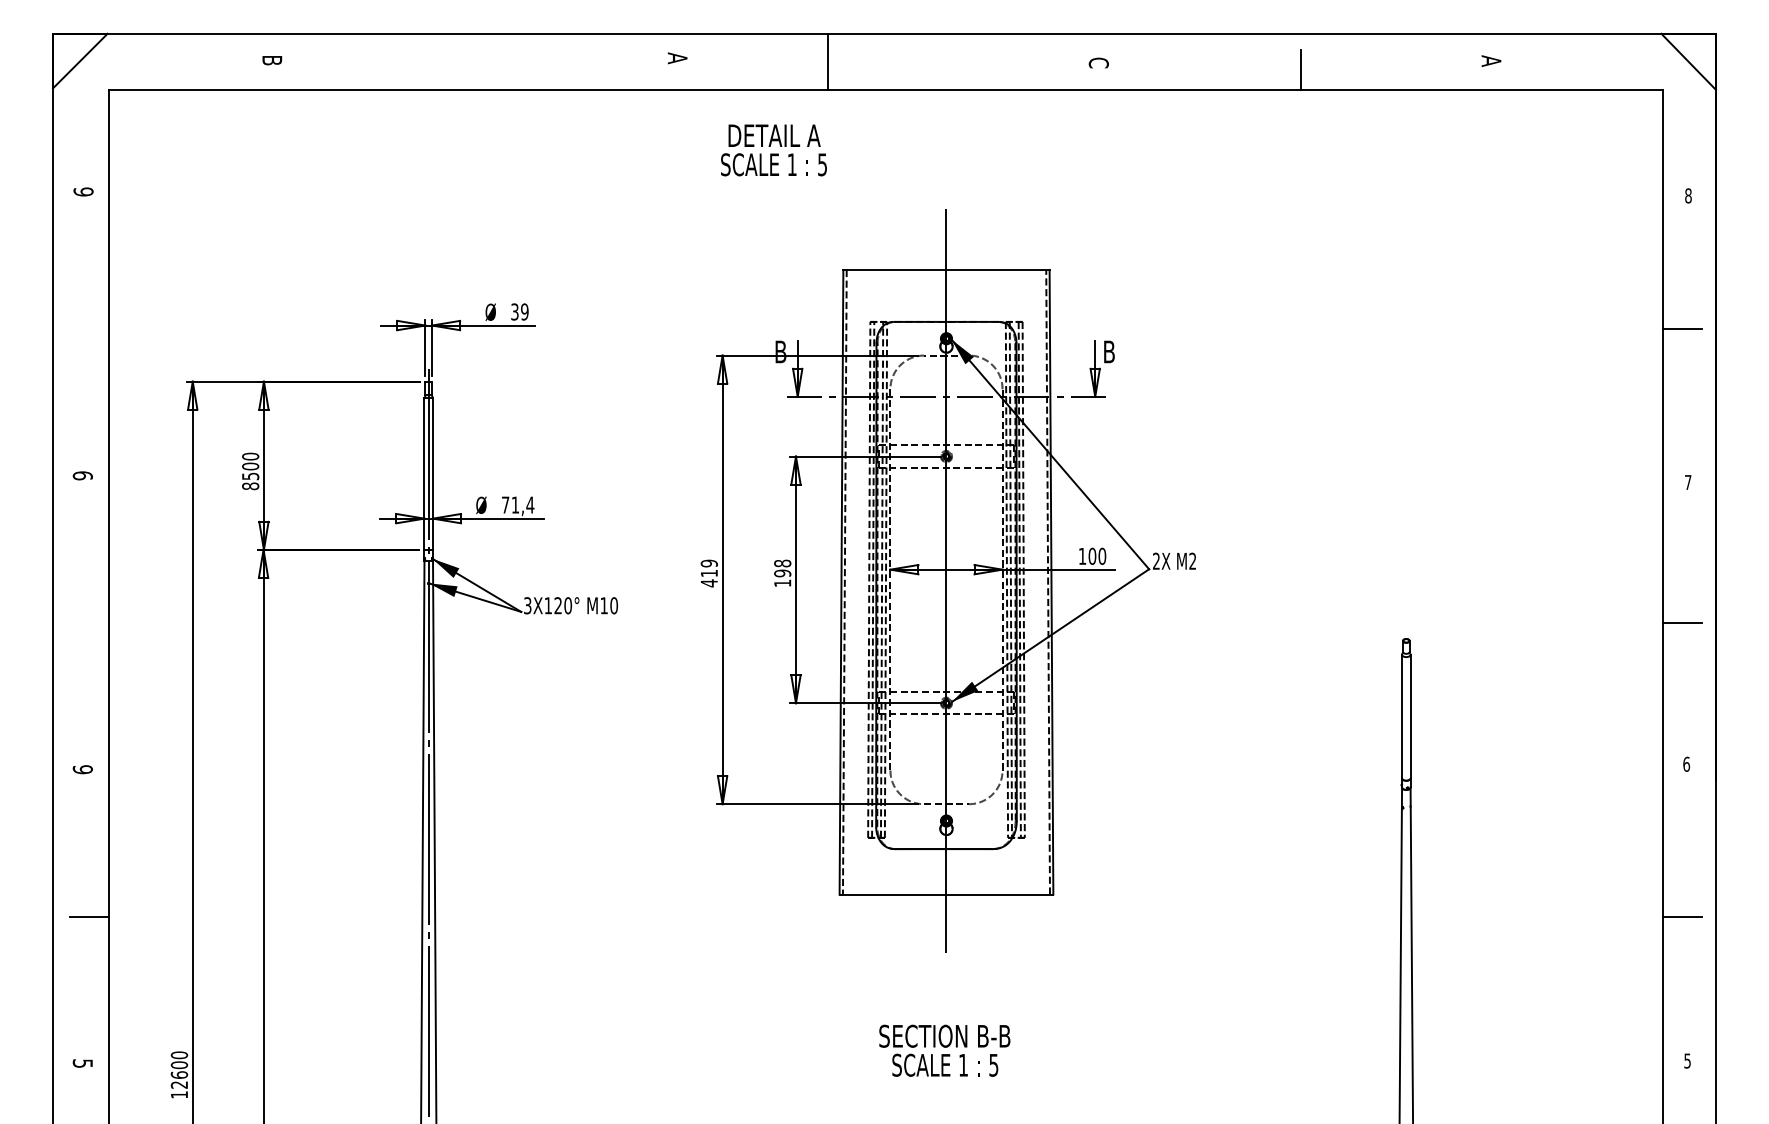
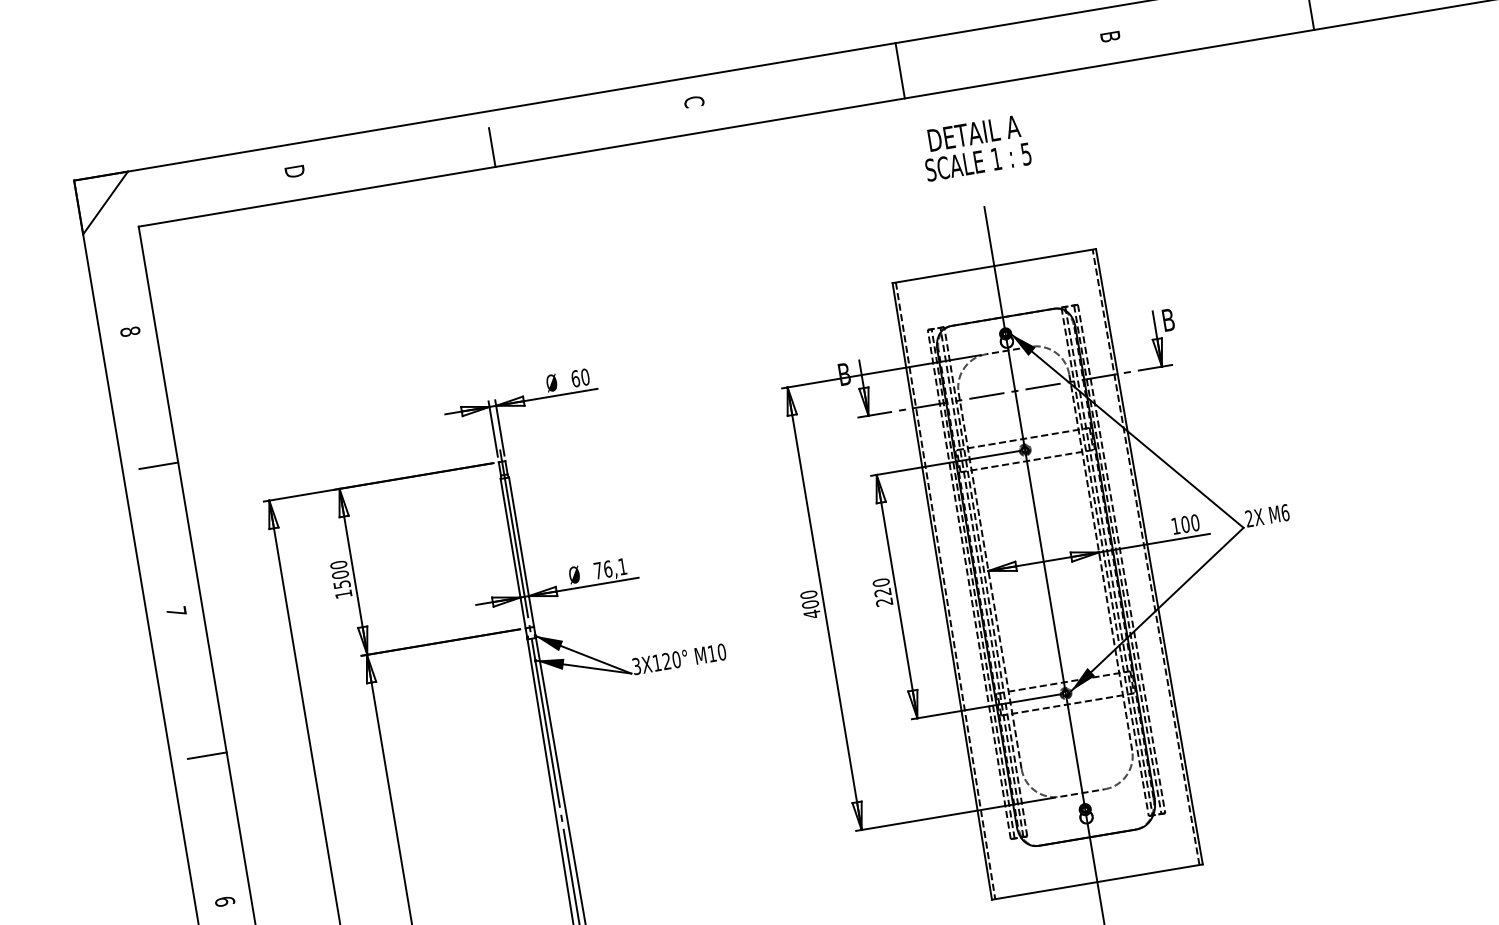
text: (677, 58) -> (694, 101), A -> C
line: (827, 61) -> (899, 70), moved
text: (271, 62) -> (294, 172), B -> D
text: (1098, 62) -> (1109, 36), C -> B
line: (470, 69) -> (491, 146), added
text: (773, 150) -> (975, 148), moved
text: (83, 191) -> (130, 331), 9 -> 8
text: (519, 311) -> (580, 377), 39 -> 60
line: (89, 329) -> (158, 466), added
text: (82, 475) -> (176, 611), 6 -> 7
text: (250, 486) -> (343, 594), 8500 -> 1500
text: (522, 504) -> (614, 567), 71,4 -> 76,1
text: (1192, 560) -> (1284, 512), M2 -> M6
text: (708, 568) -> (808, 599), 419 -> 400
text: (782, 573) -> (882, 592), 198 -> 220
line: (89, 622) -> (207, 755), added
text: (82, 769) -> (224, 901), 9 -> 6

